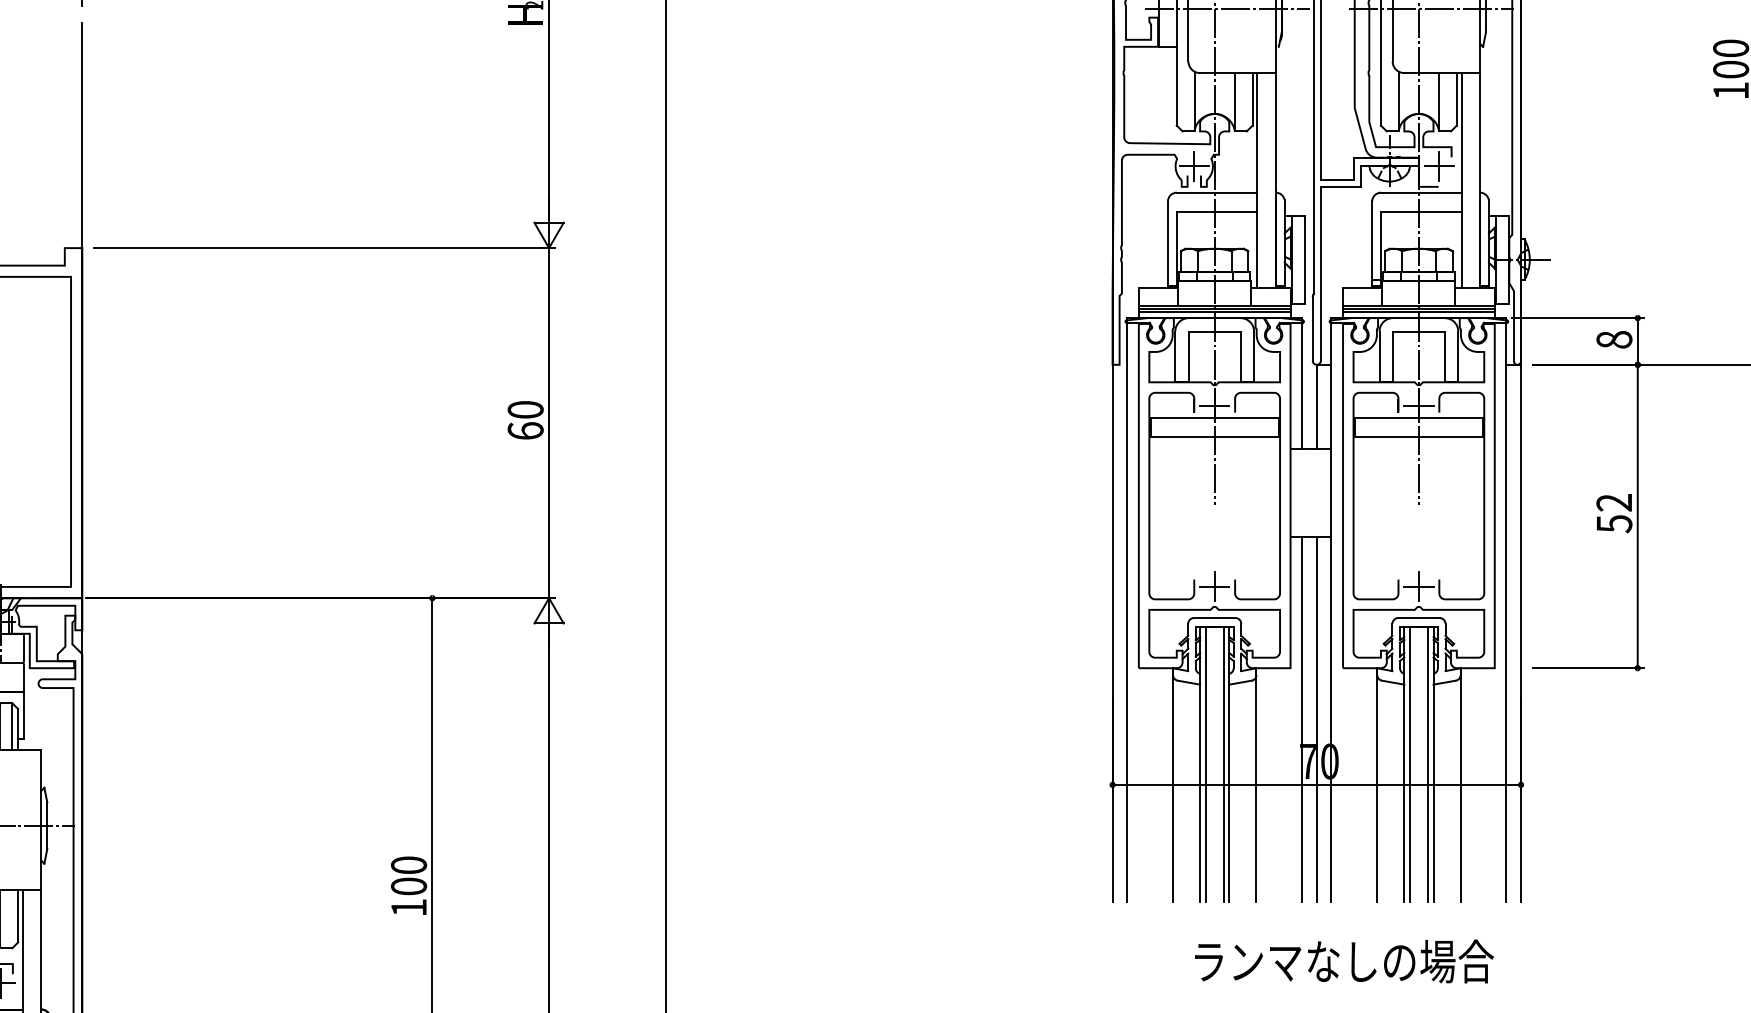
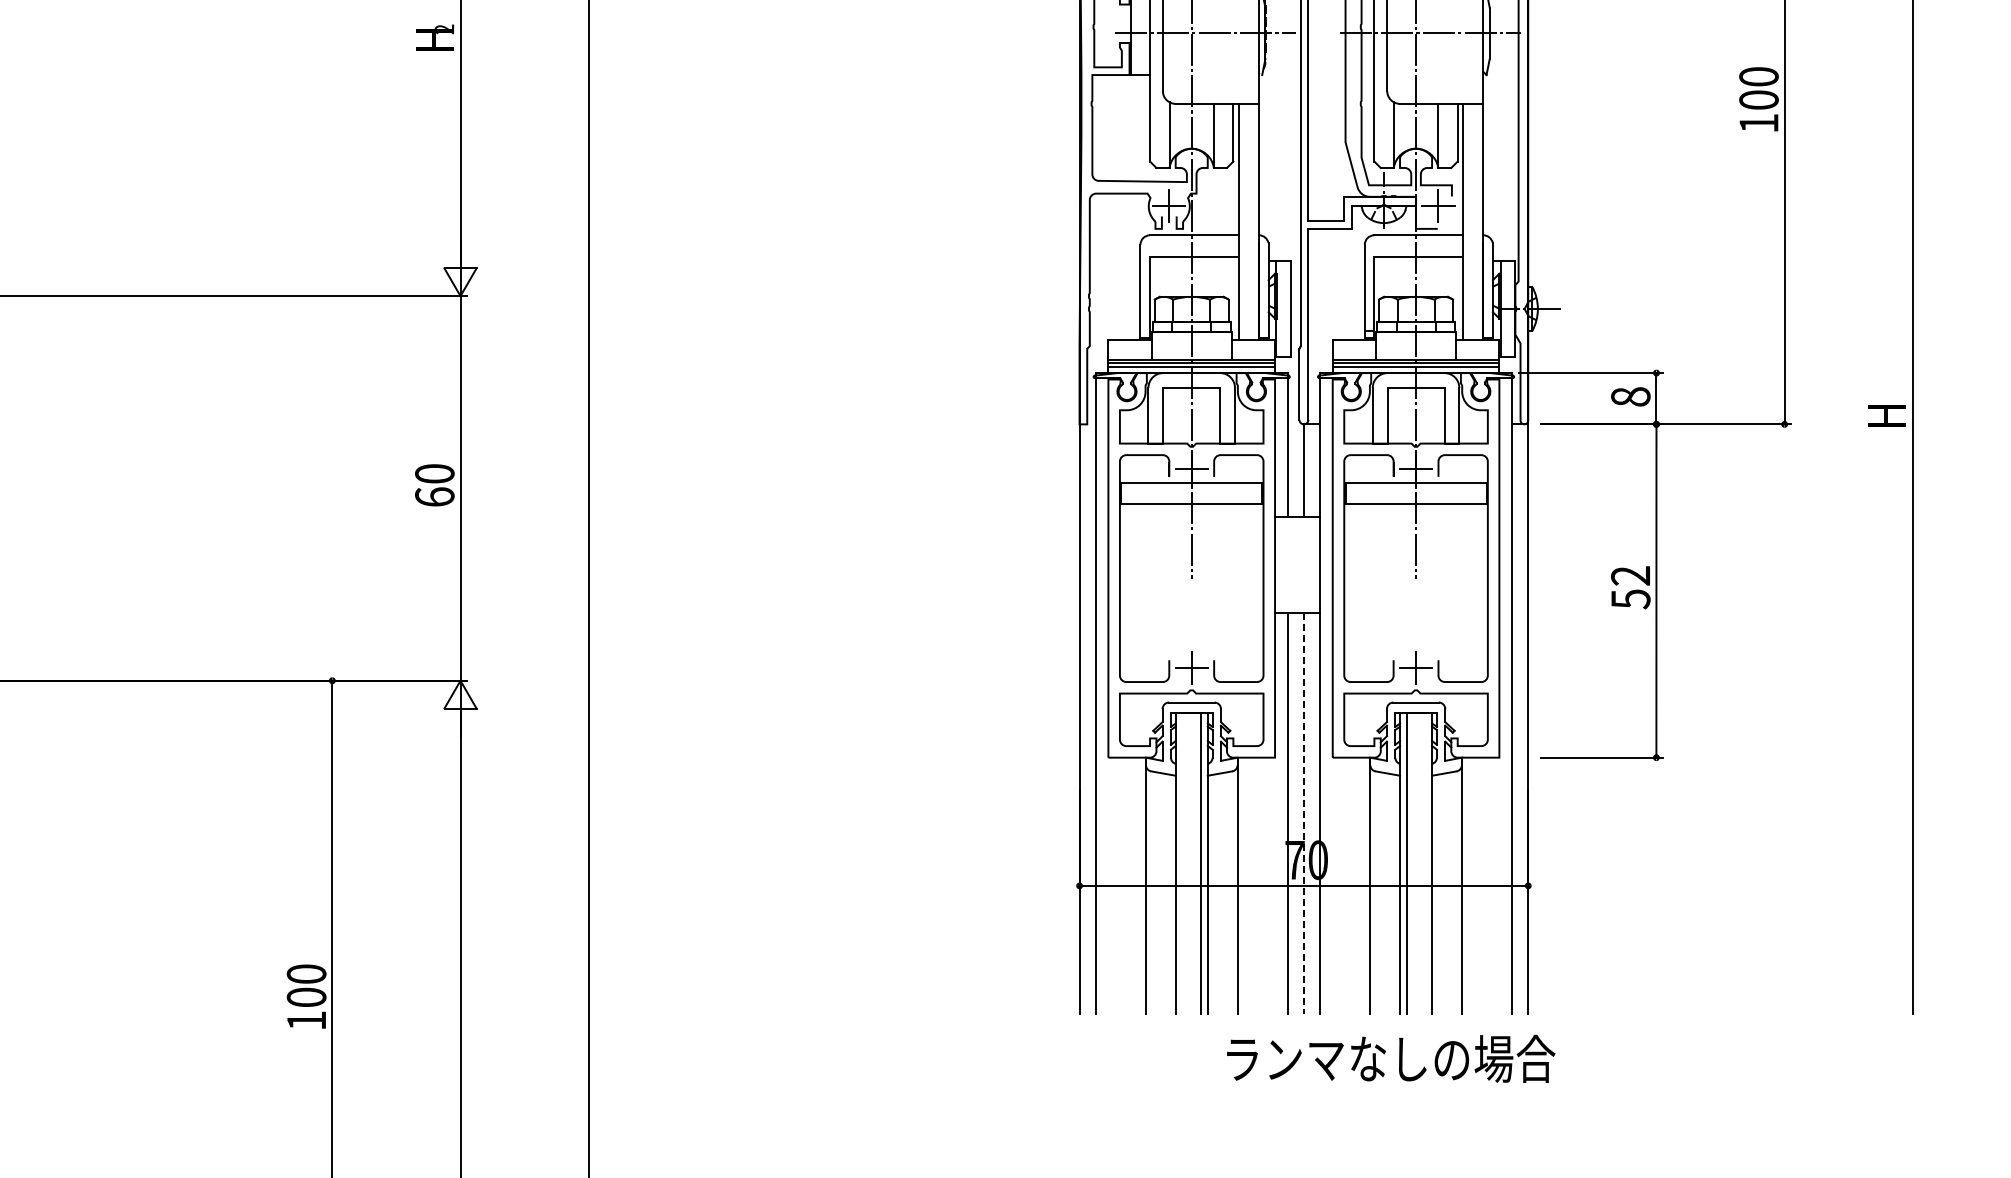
line: (1316, 719) -> (1303, 814), solid -> dashed
line: (1206, 764) -> (1182, 863), removed
line: (1427, 764) -> (1425, 863), removed
text: (1344, 961) -> (1391, 1058), moved

